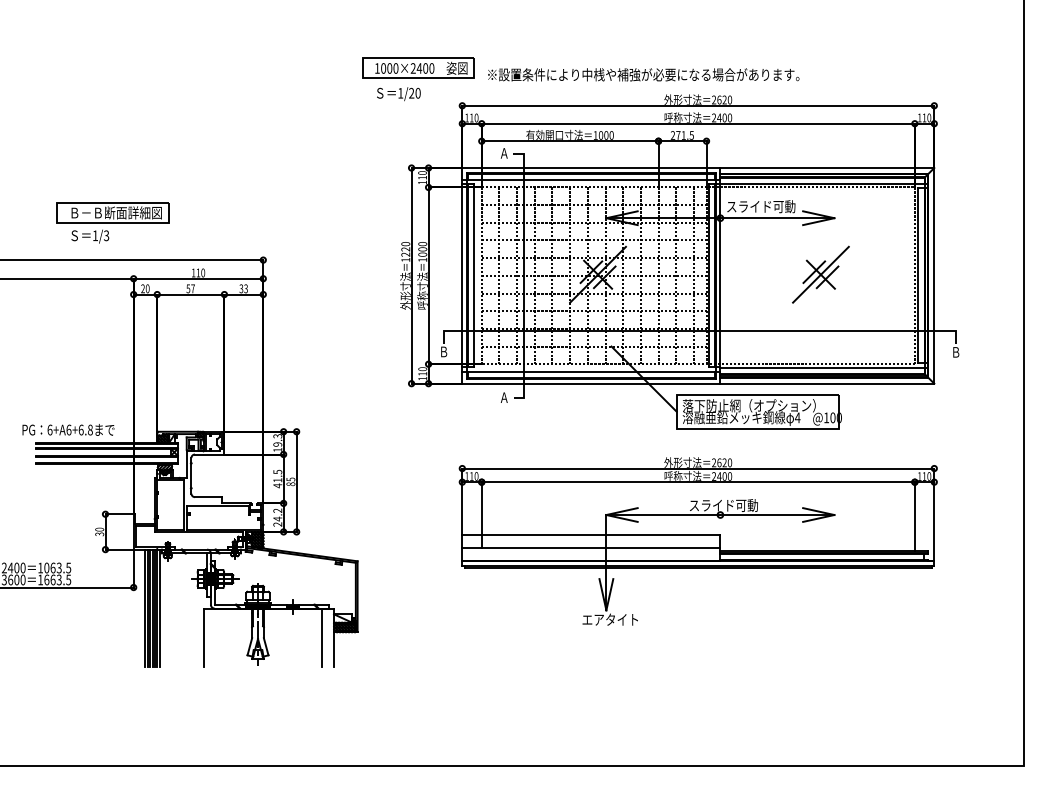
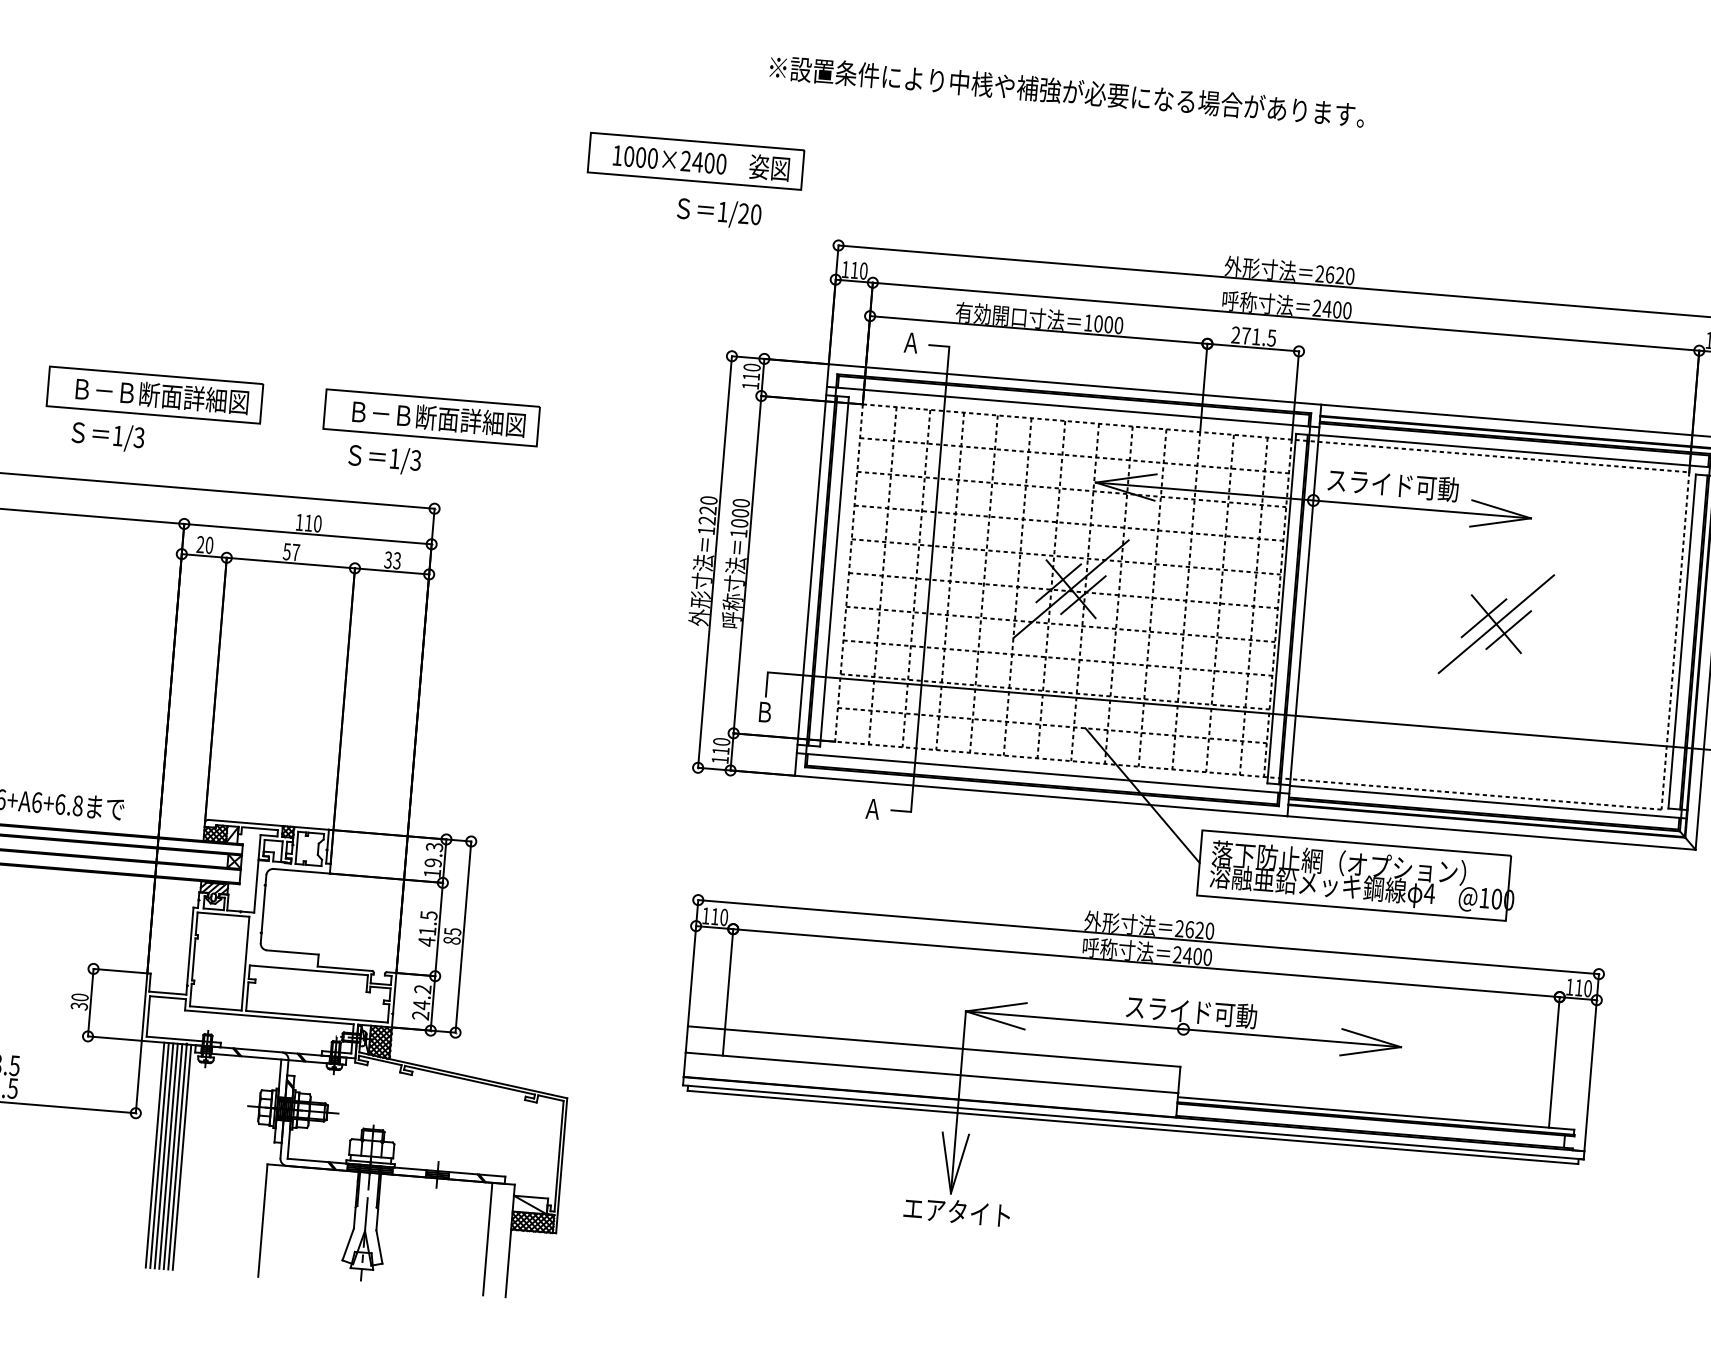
part: (418, 67) -> (696, 160), moved
text: (643, 74) -> (1066, 90), moved
part: (257, 222) -> (429, 436), added
part: (697, 541) -> (1135, 1076), moved

